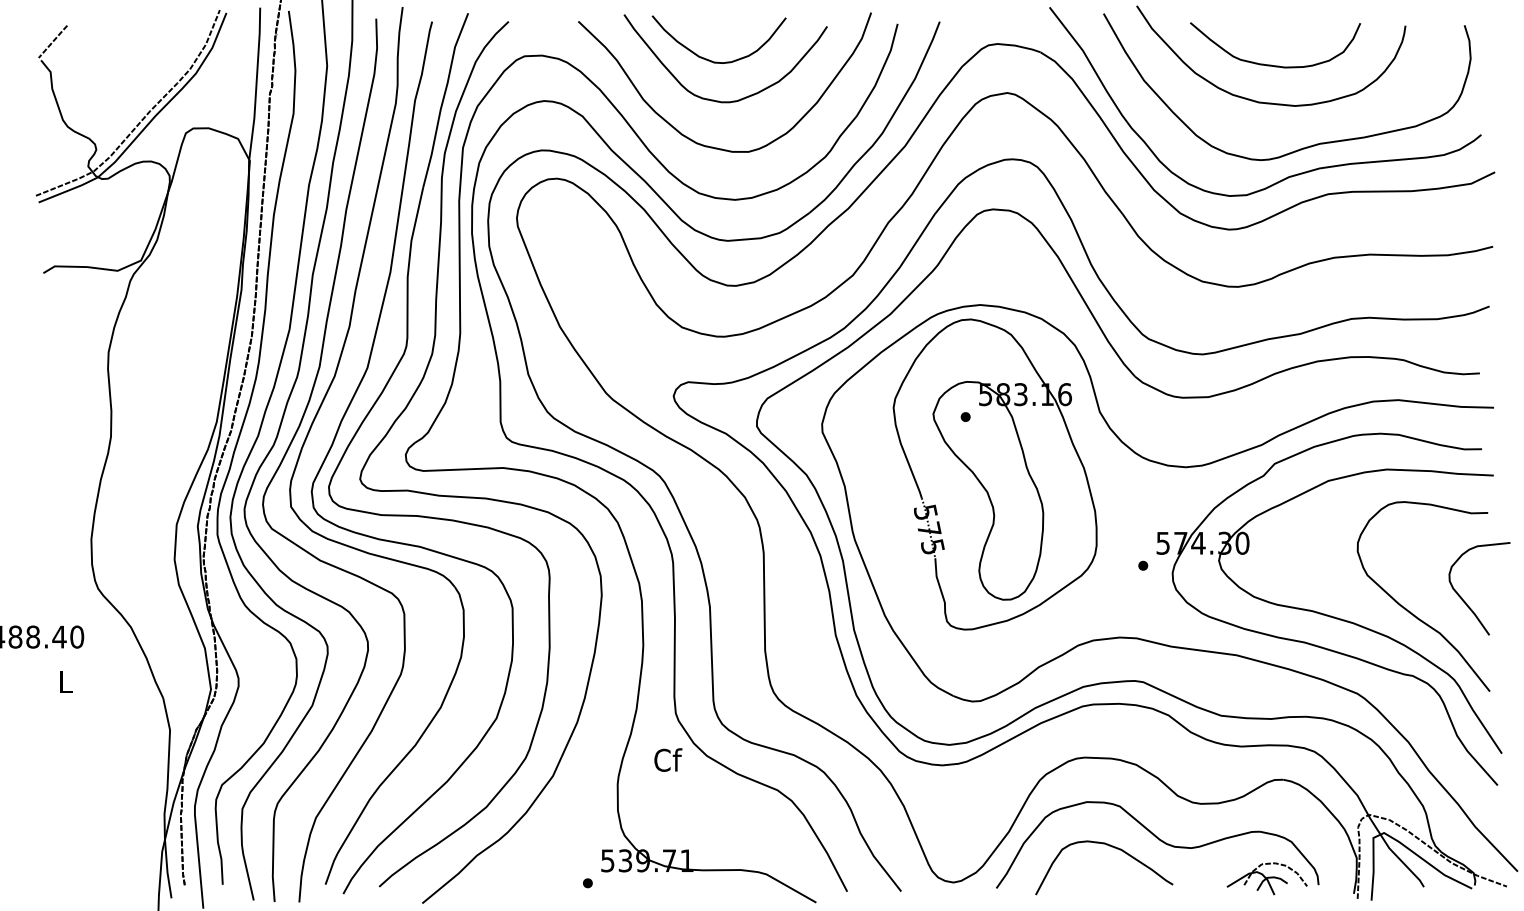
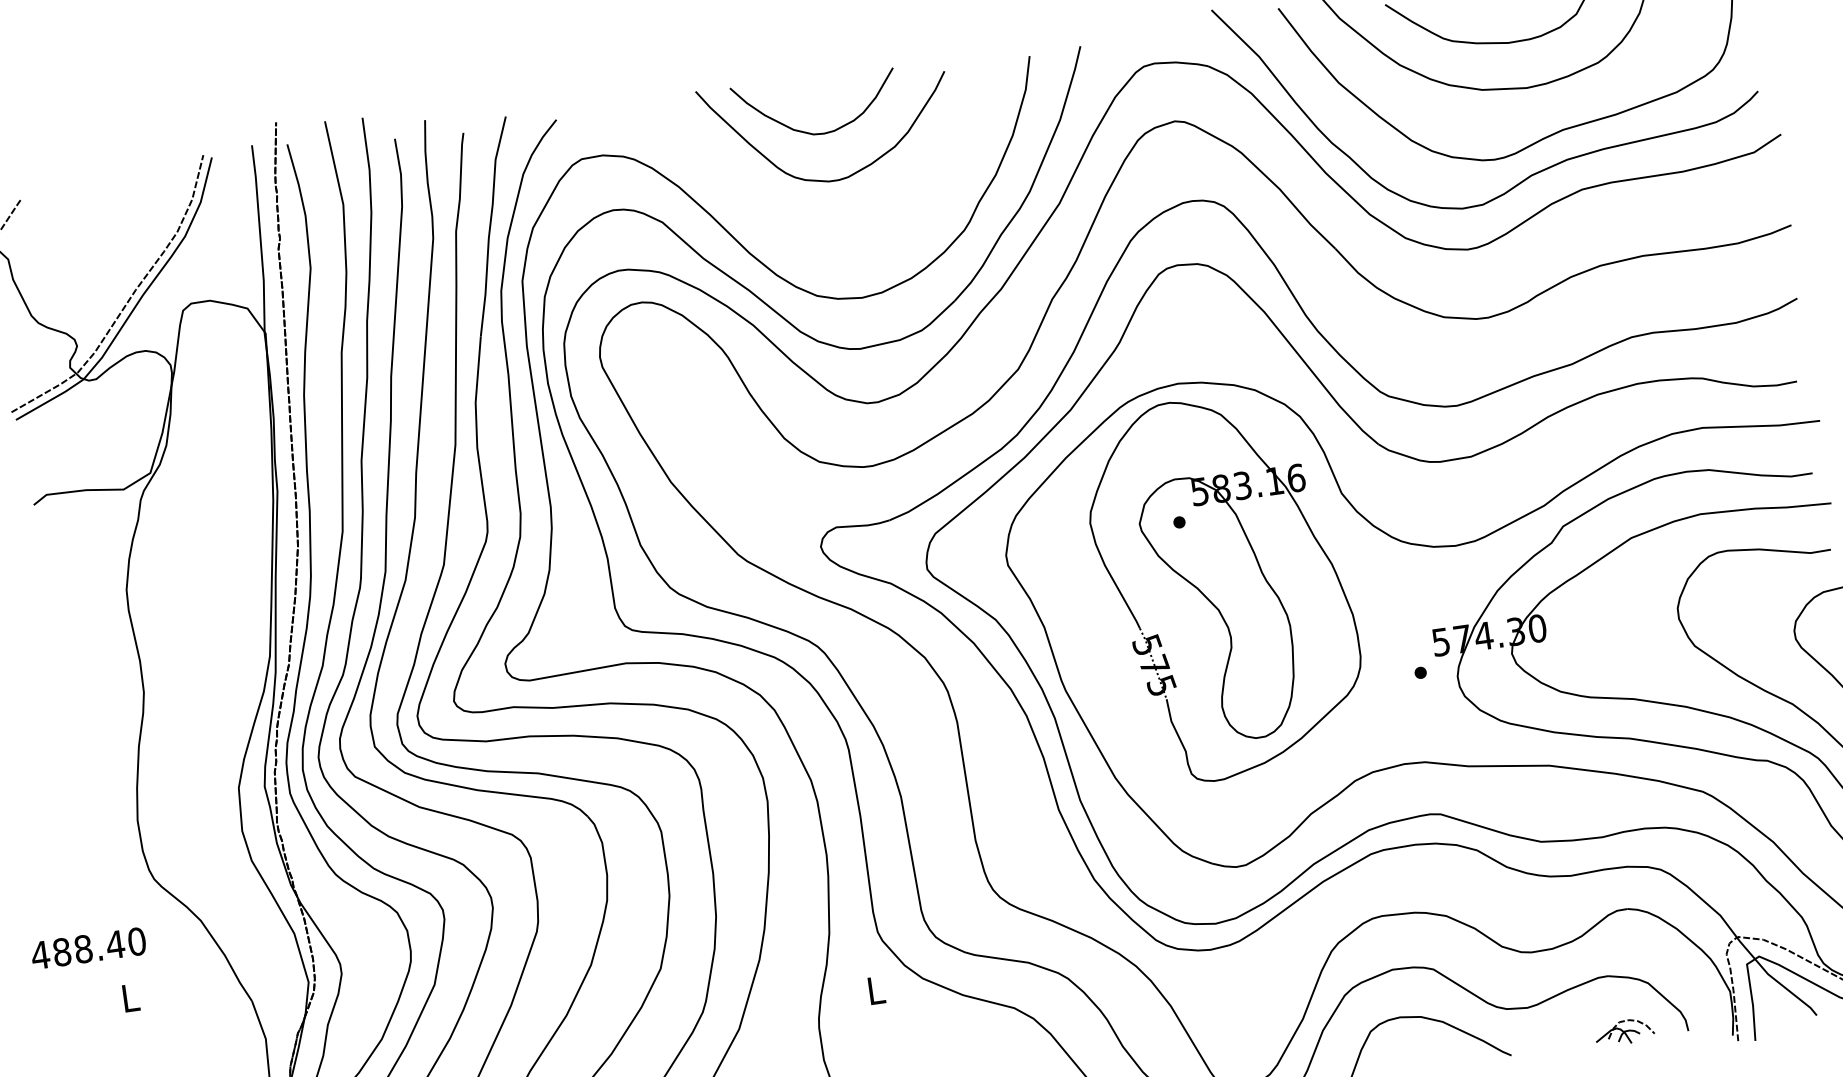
curve: (708, 145) -> (820, 236), removed
text: (668, 759) -> (876, 989), Cf -> L
part: (1266, 878) -> (1623, 1031), size x0.6

